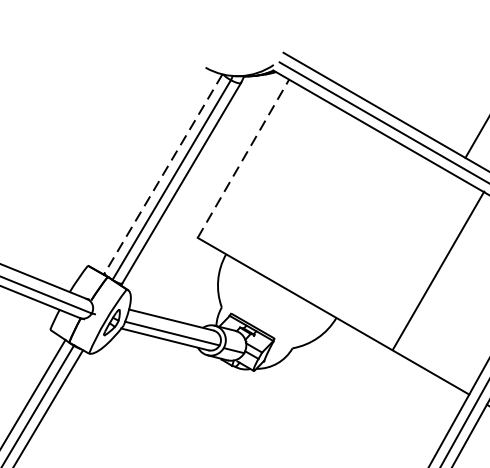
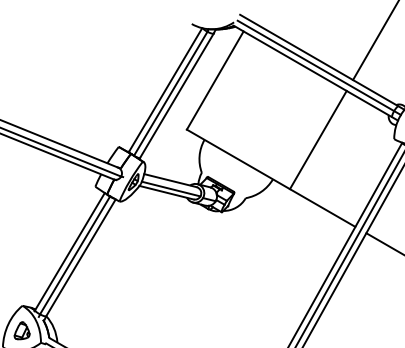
line: (243, 158) -> (215, 80), dashed -> solid
line: (163, 173) -> (165, 89), dashed -> solid
line: (437, 269) -> (317, 139), moved

